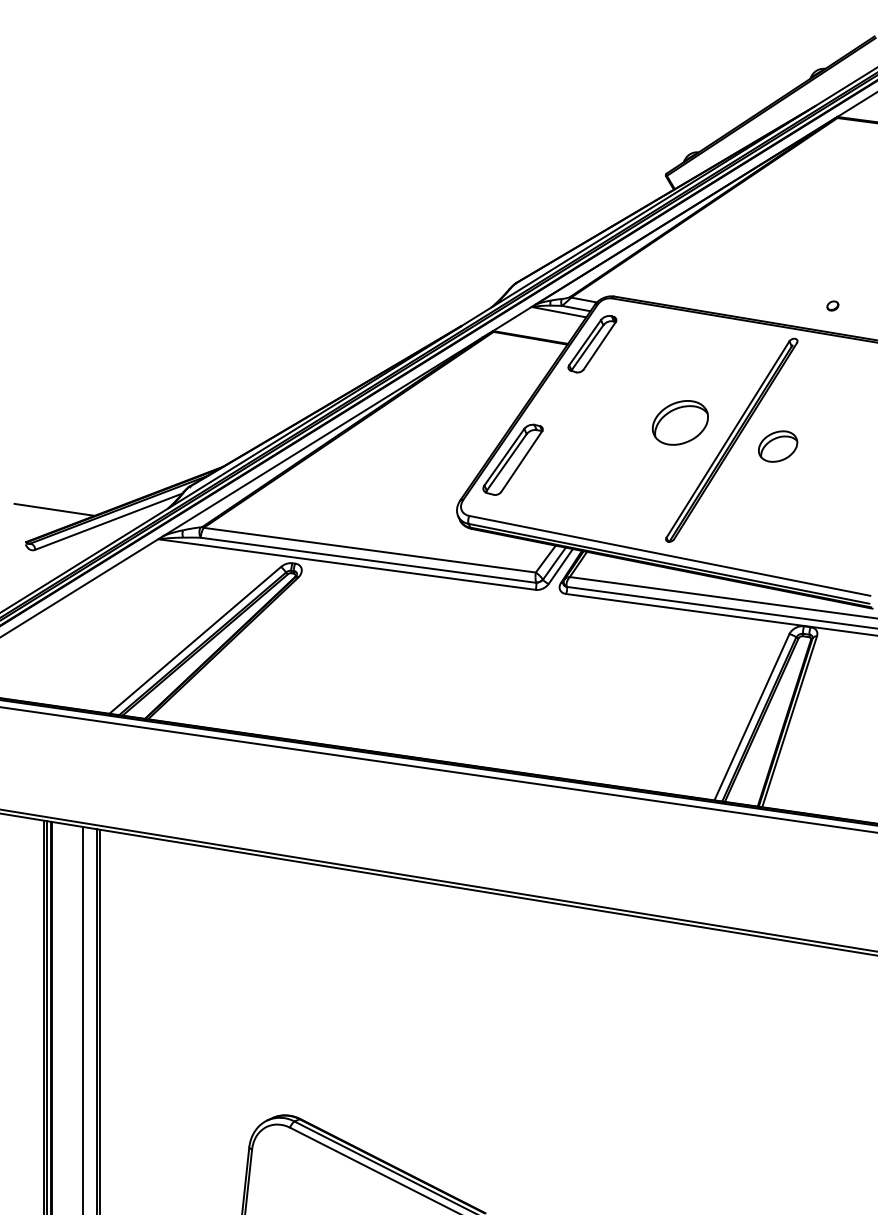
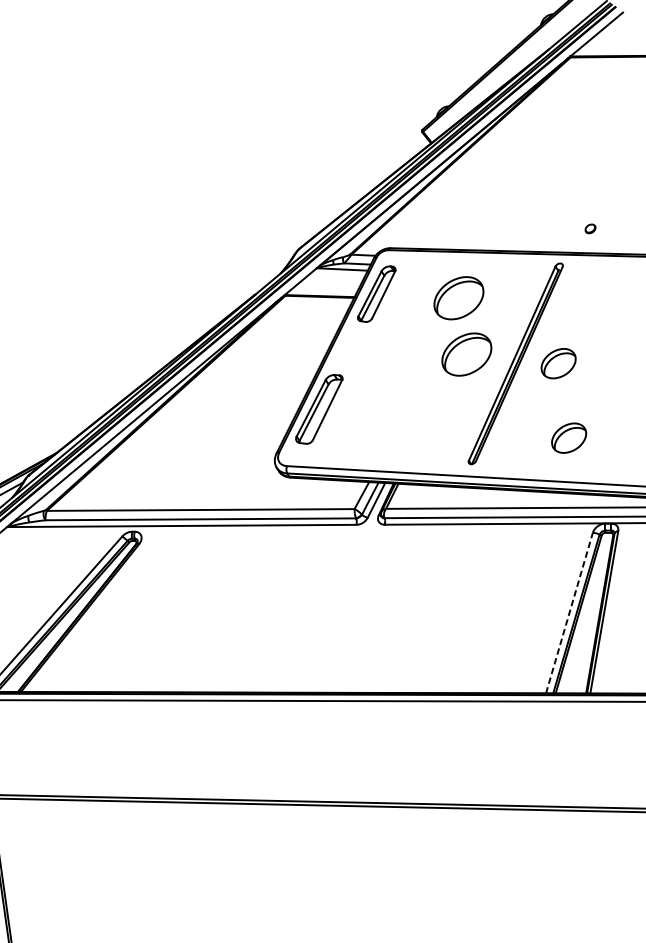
part: (680, 360) -> (458, 297), added
part: (778, 528) -> (569, 438), added
line: (752, 716) -> (569, 612), solid -> dashed

